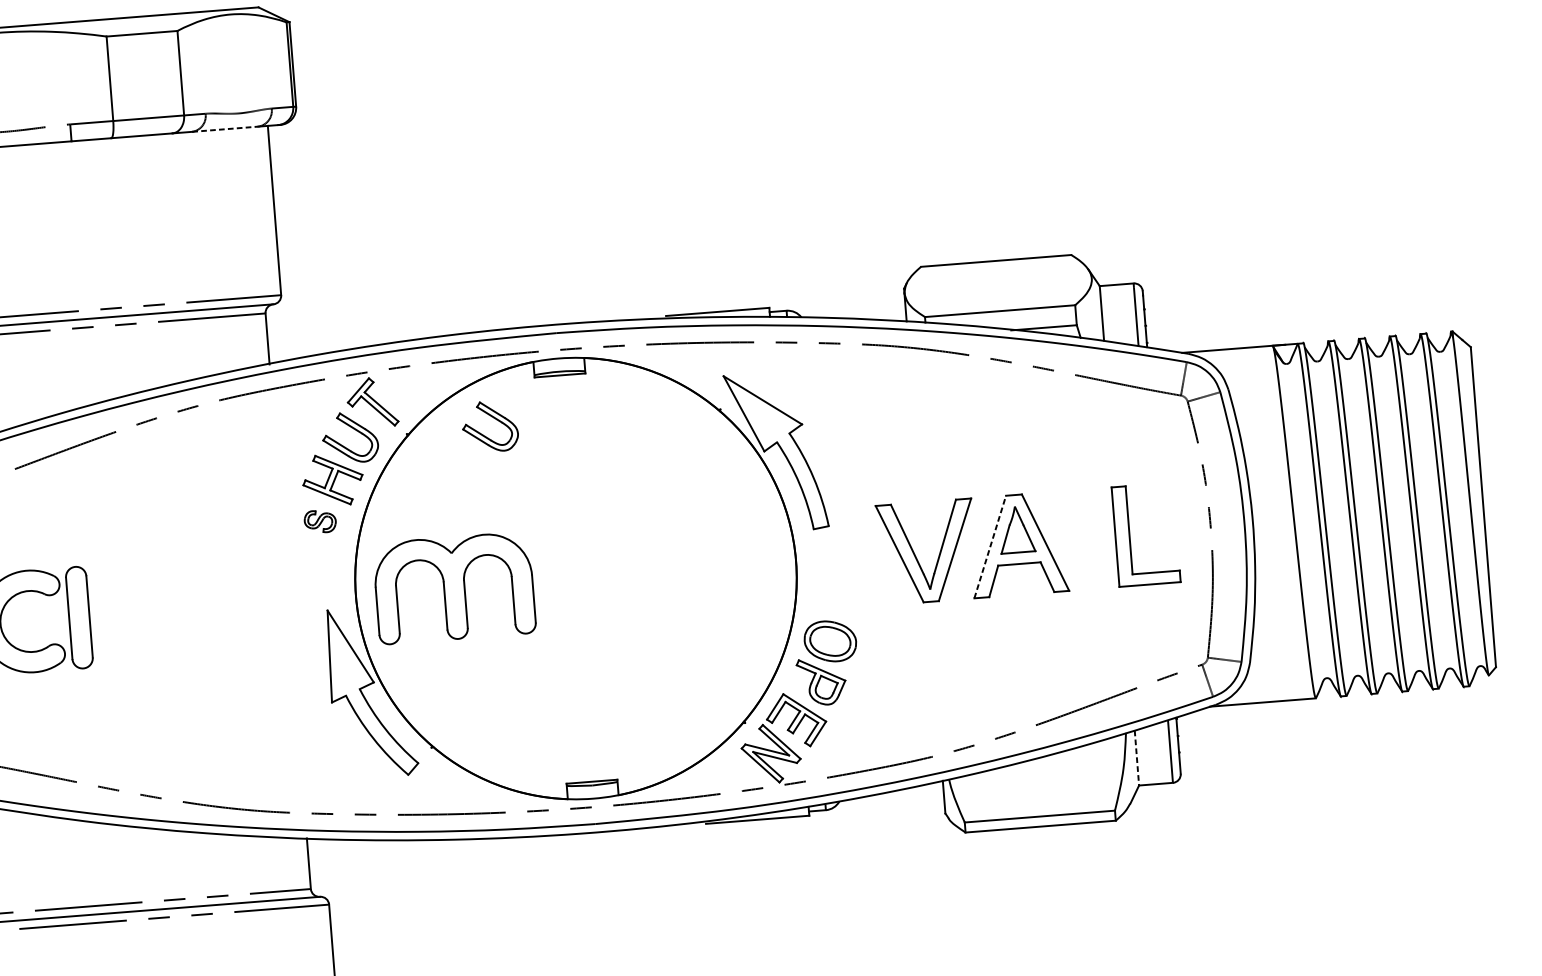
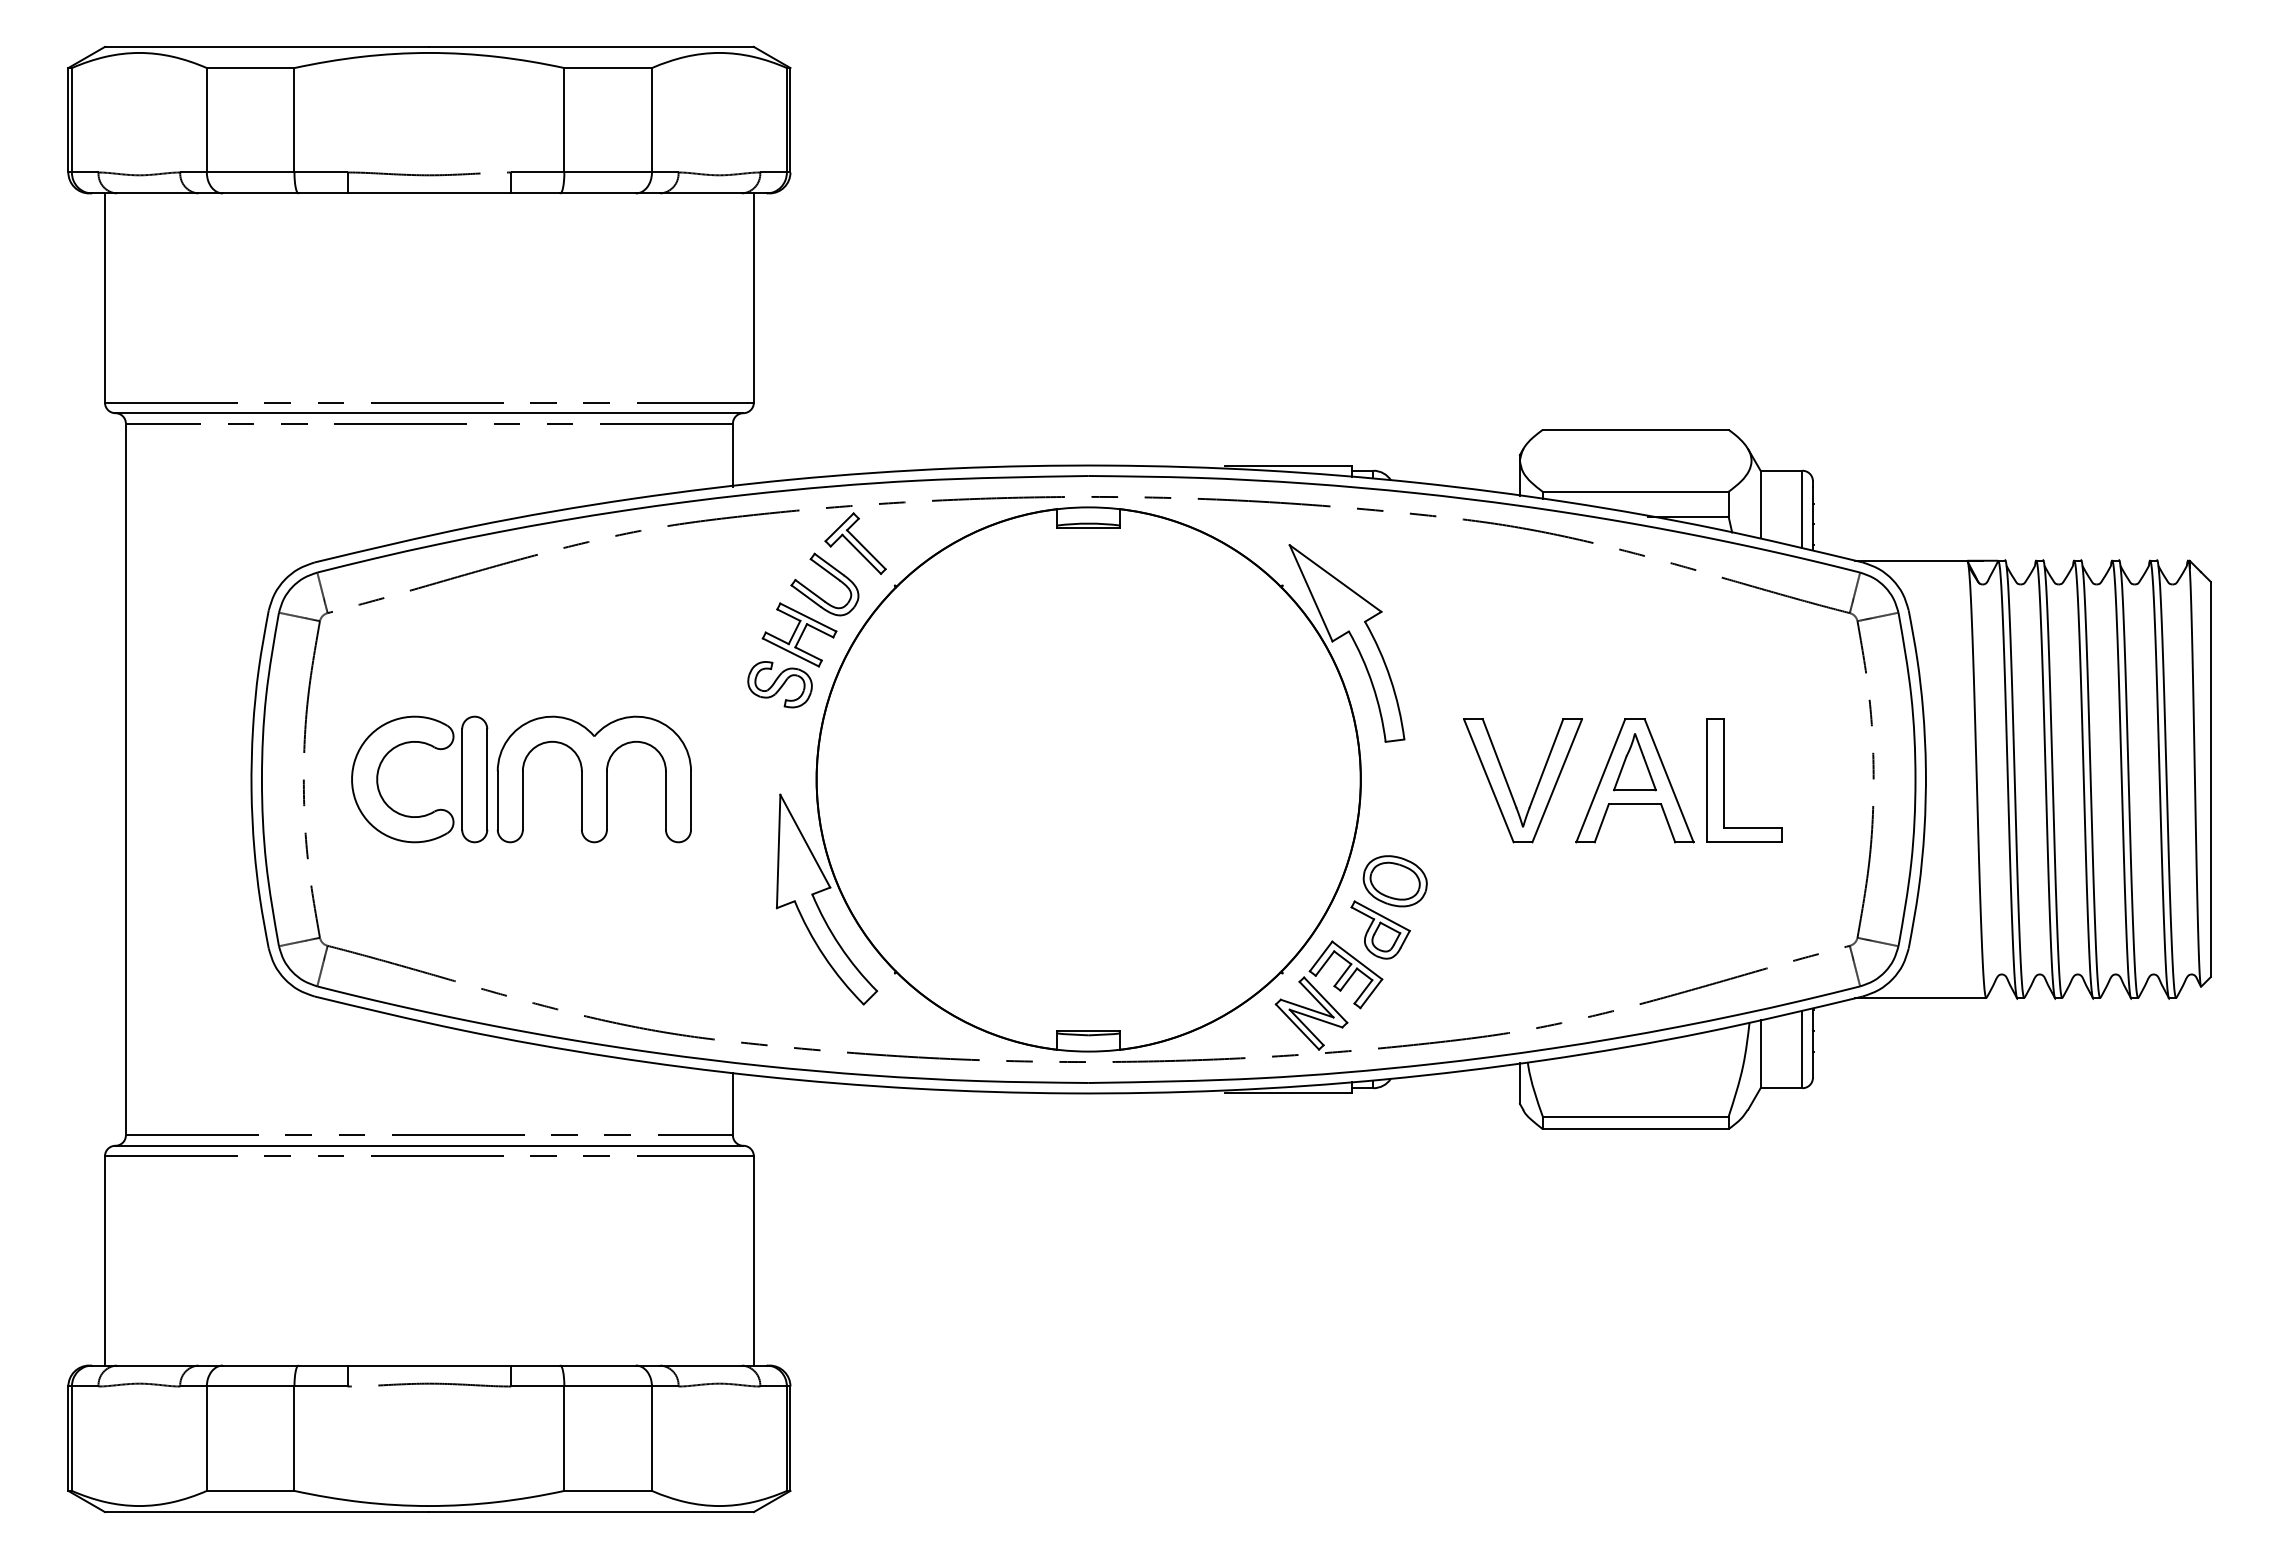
line: (225, 129) -> (701, 193), dashed -> solid
part: (493, 418) -> (1002, 574), removed
part: (319, 521) -> (779, 684), size x1.67
part: (1129, 535) -> (1724, 780), moved
line: (989, 546) -> (1600, 780), dashed -> solid
part: (453, 588) -> (593, 779), moved
line: (1136, 758) -> (1760, 1054), dashed -> solid

